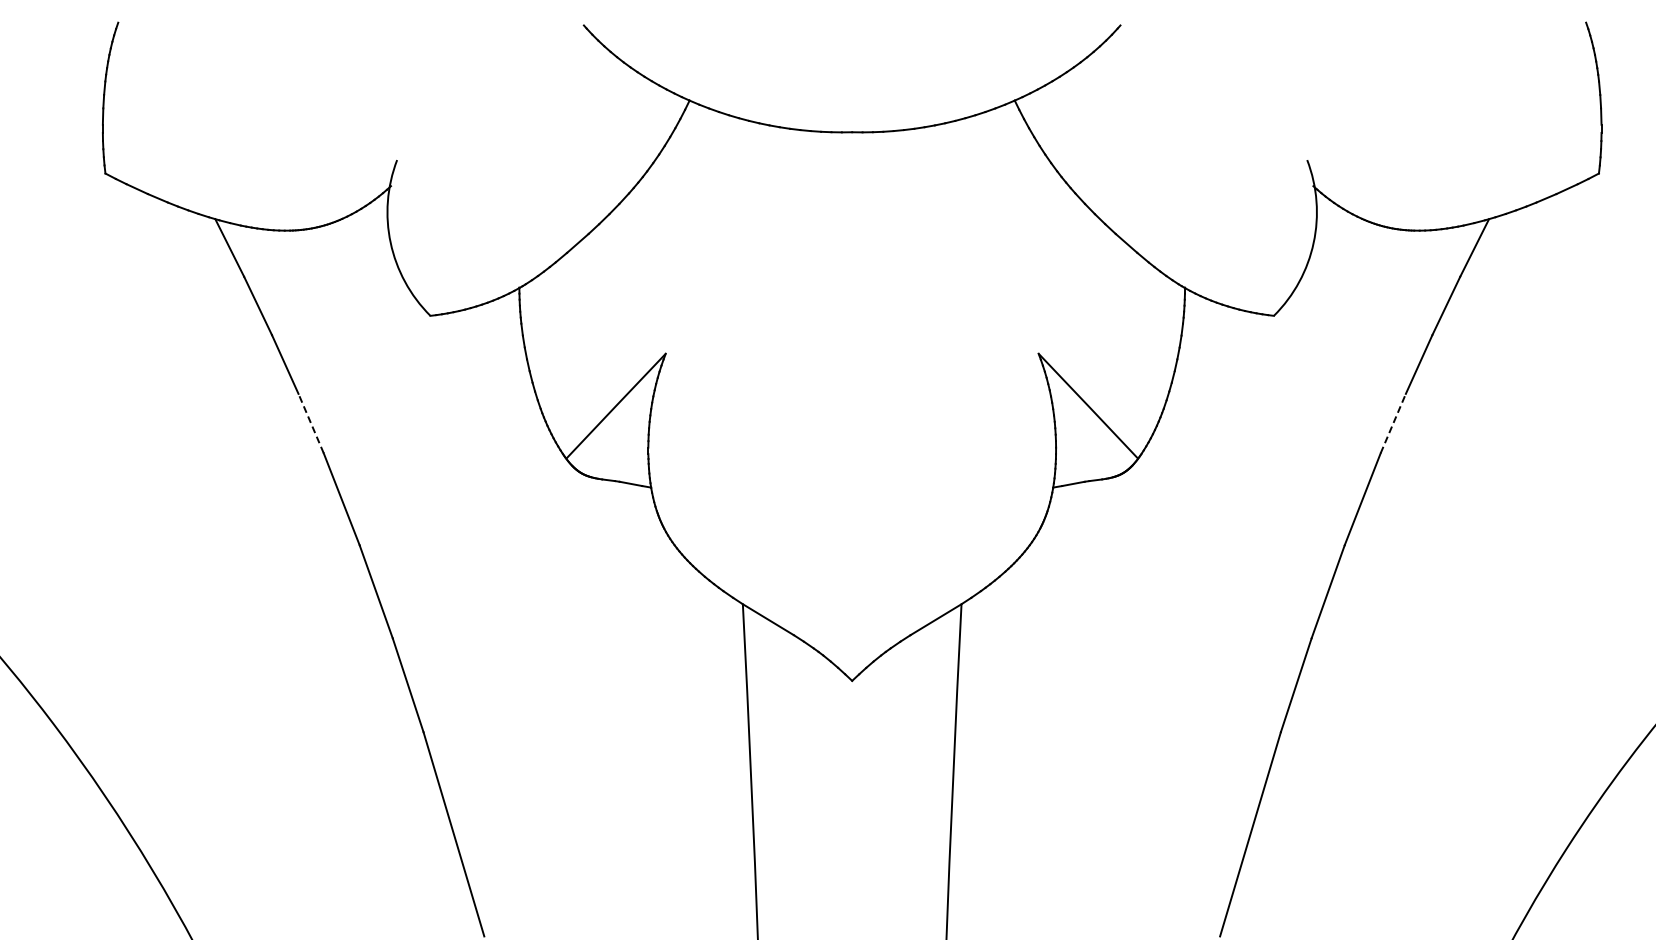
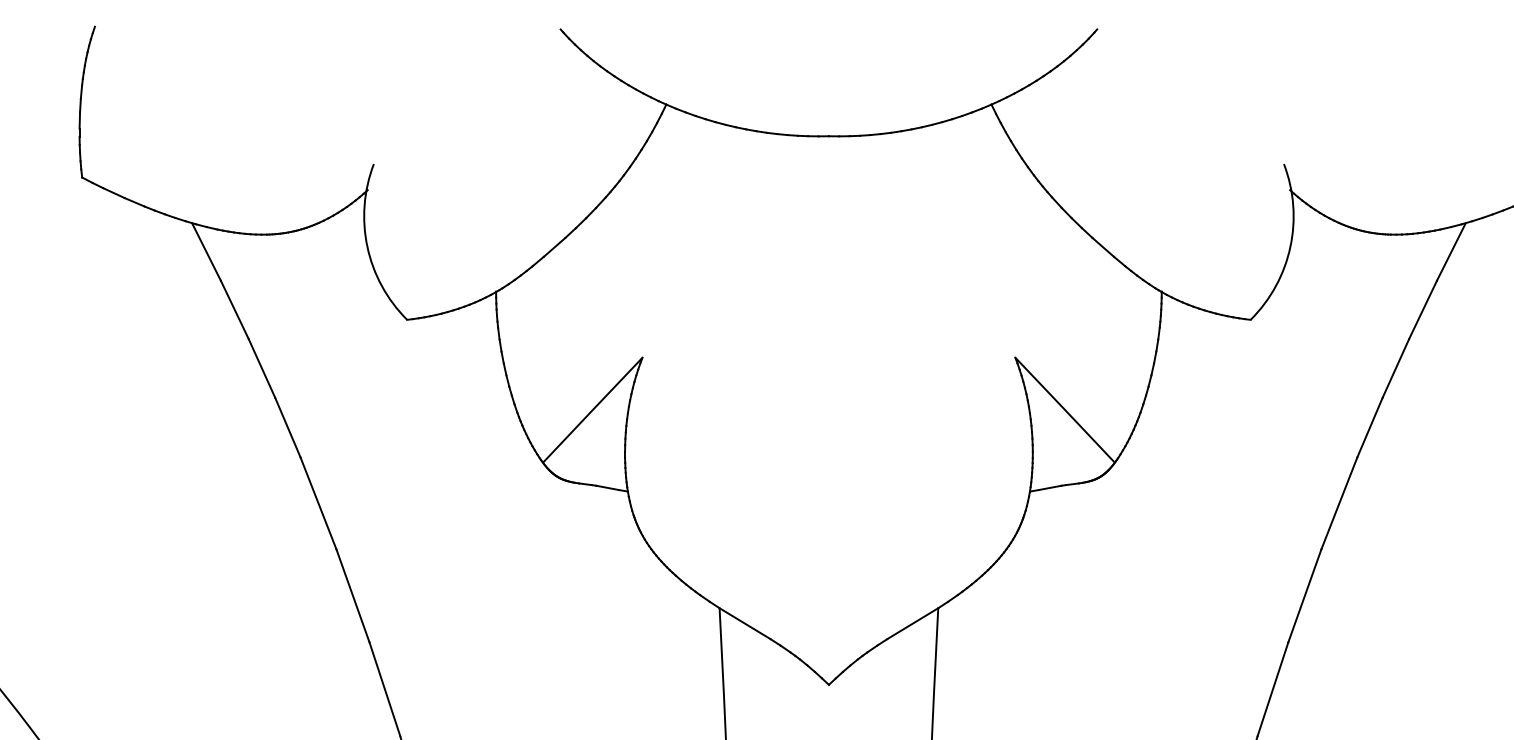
line: (310, 423) -> (287, 427), dashed -> solid
line: (1393, 423) -> (1370, 427), dashed -> solid

